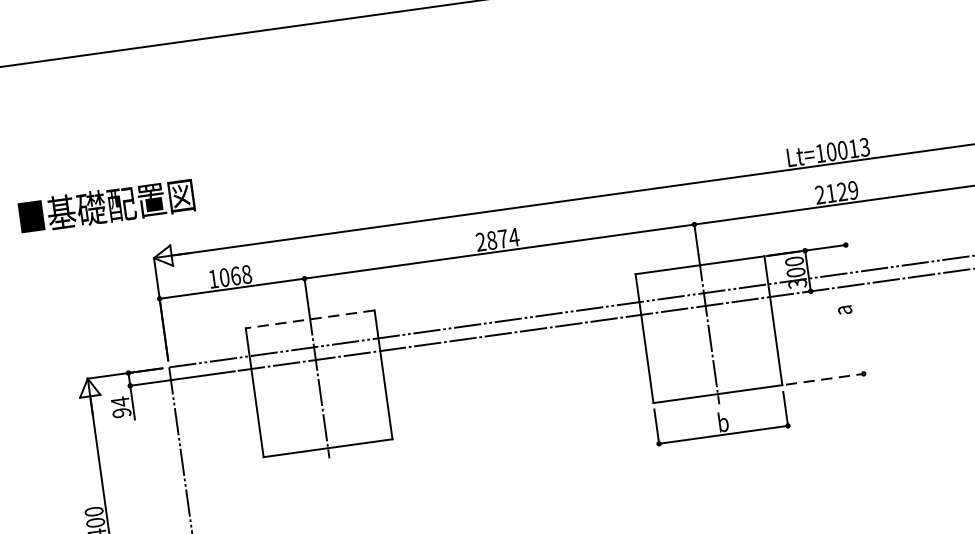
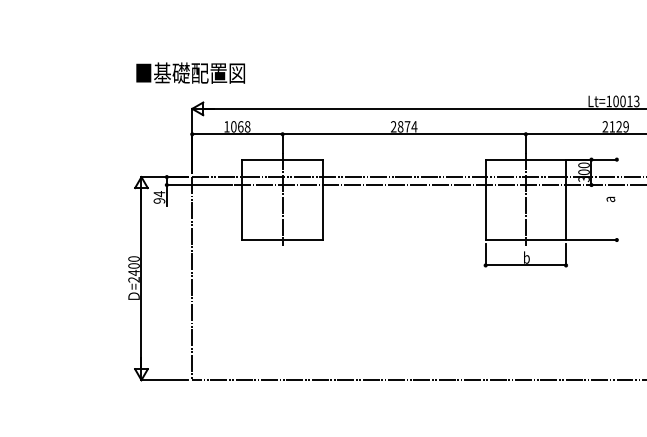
text: (106, 205) -> (190, 72), moved
line: (309, 319) -> (282, 159), dashed -> solid
line: (826, 379) -> (593, 240), dashed -> solid

